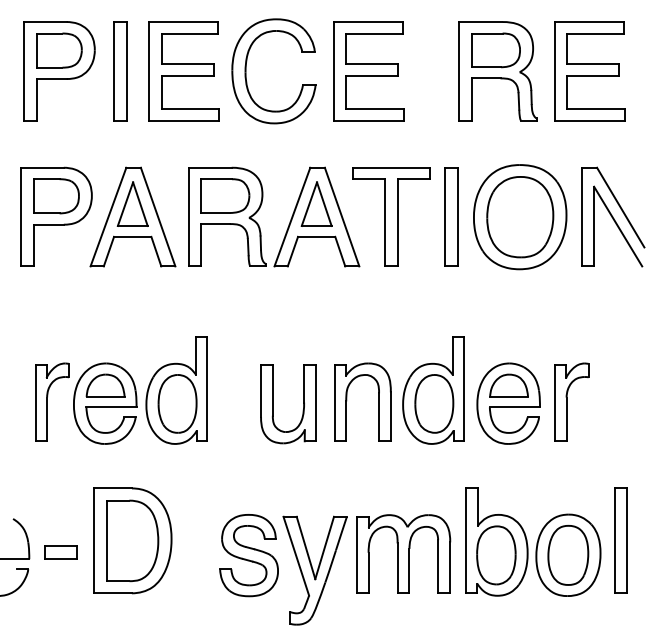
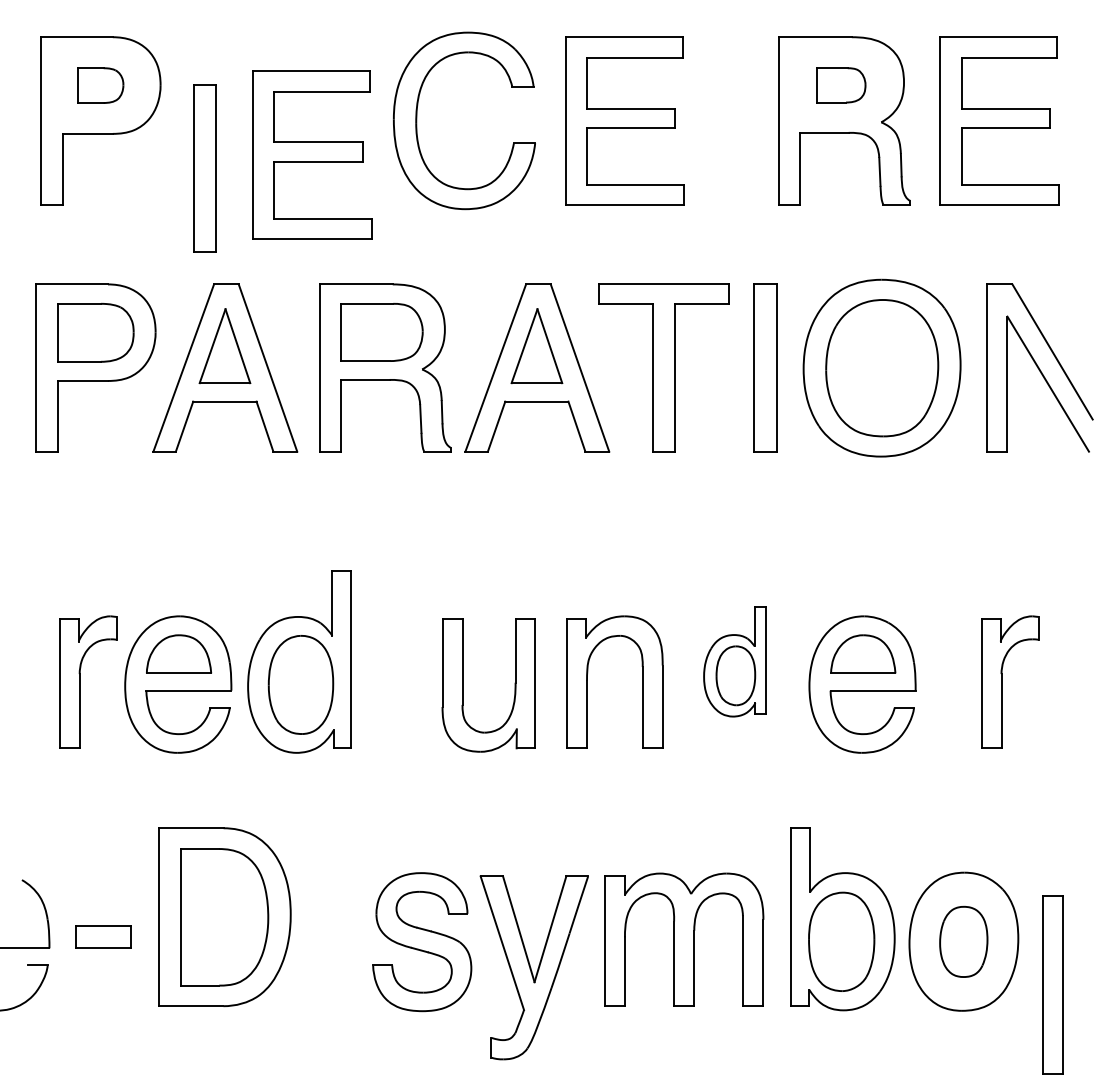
part: (59, 50) -> (100, 85), size x0.6
part: (495, 50) -> (840, 85), size x0.6
part: (120, 71) -> (204, 168), moved
part: (183, 71) -> (311, 155), moved
part: (433, 390) -> (735, 662), size x0.6
part: (571, 401) -> (1009, 680), moved
part: (620, 540) -> (1052, 984), moved
part: (568, 555) -> (964, 942), size x0.7

